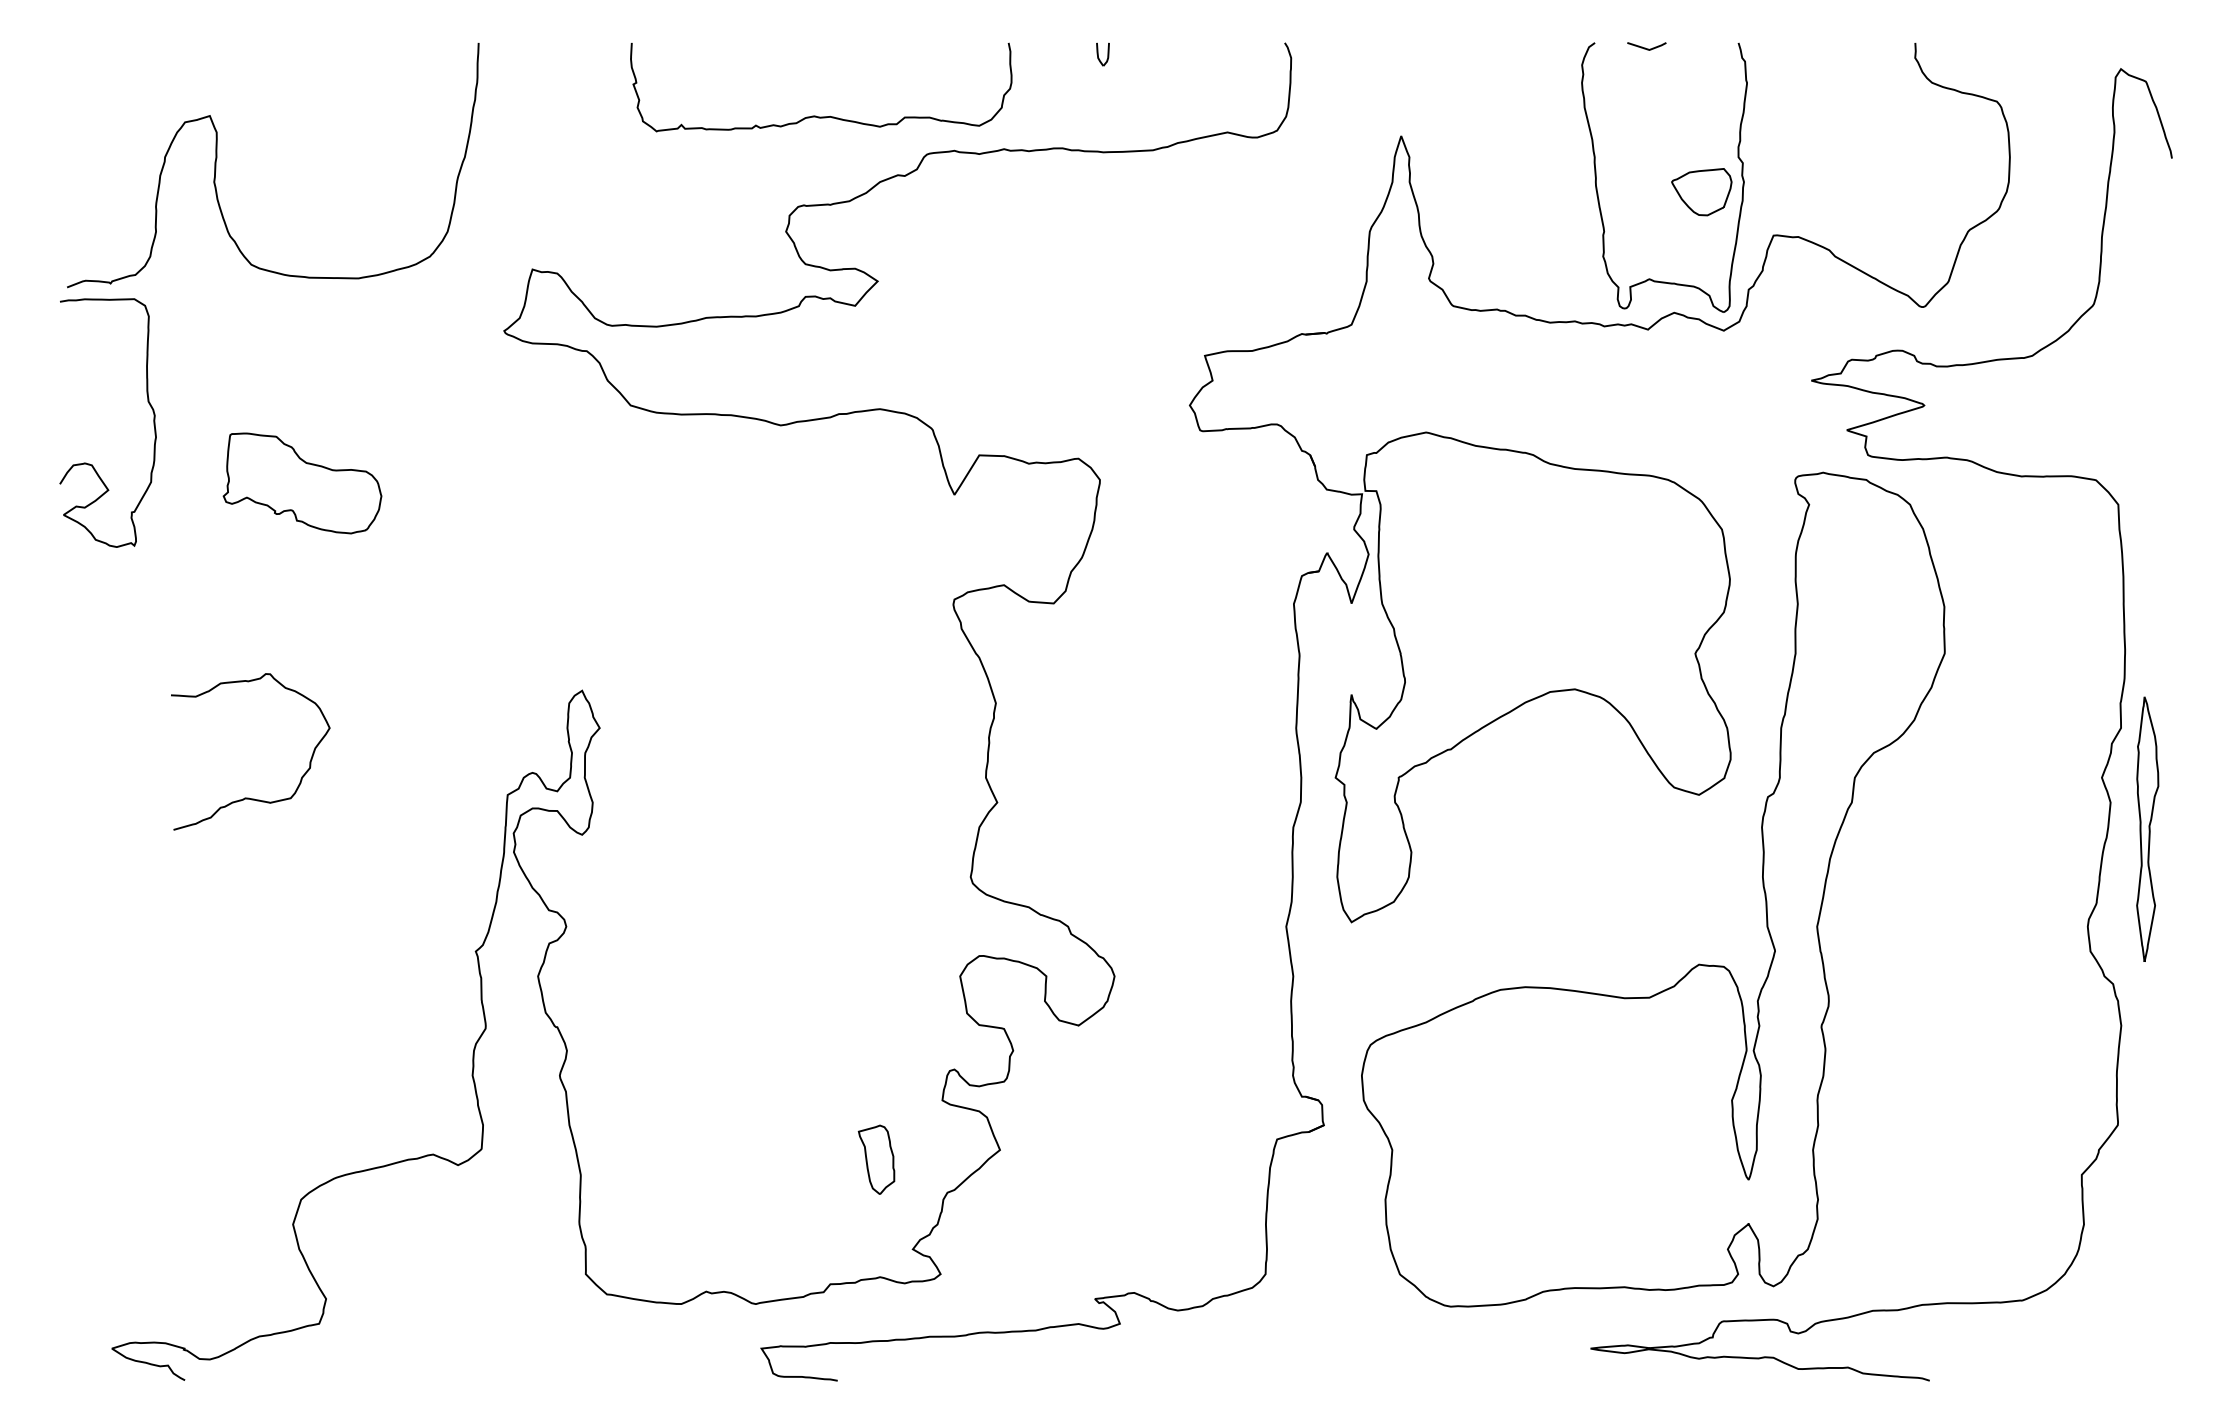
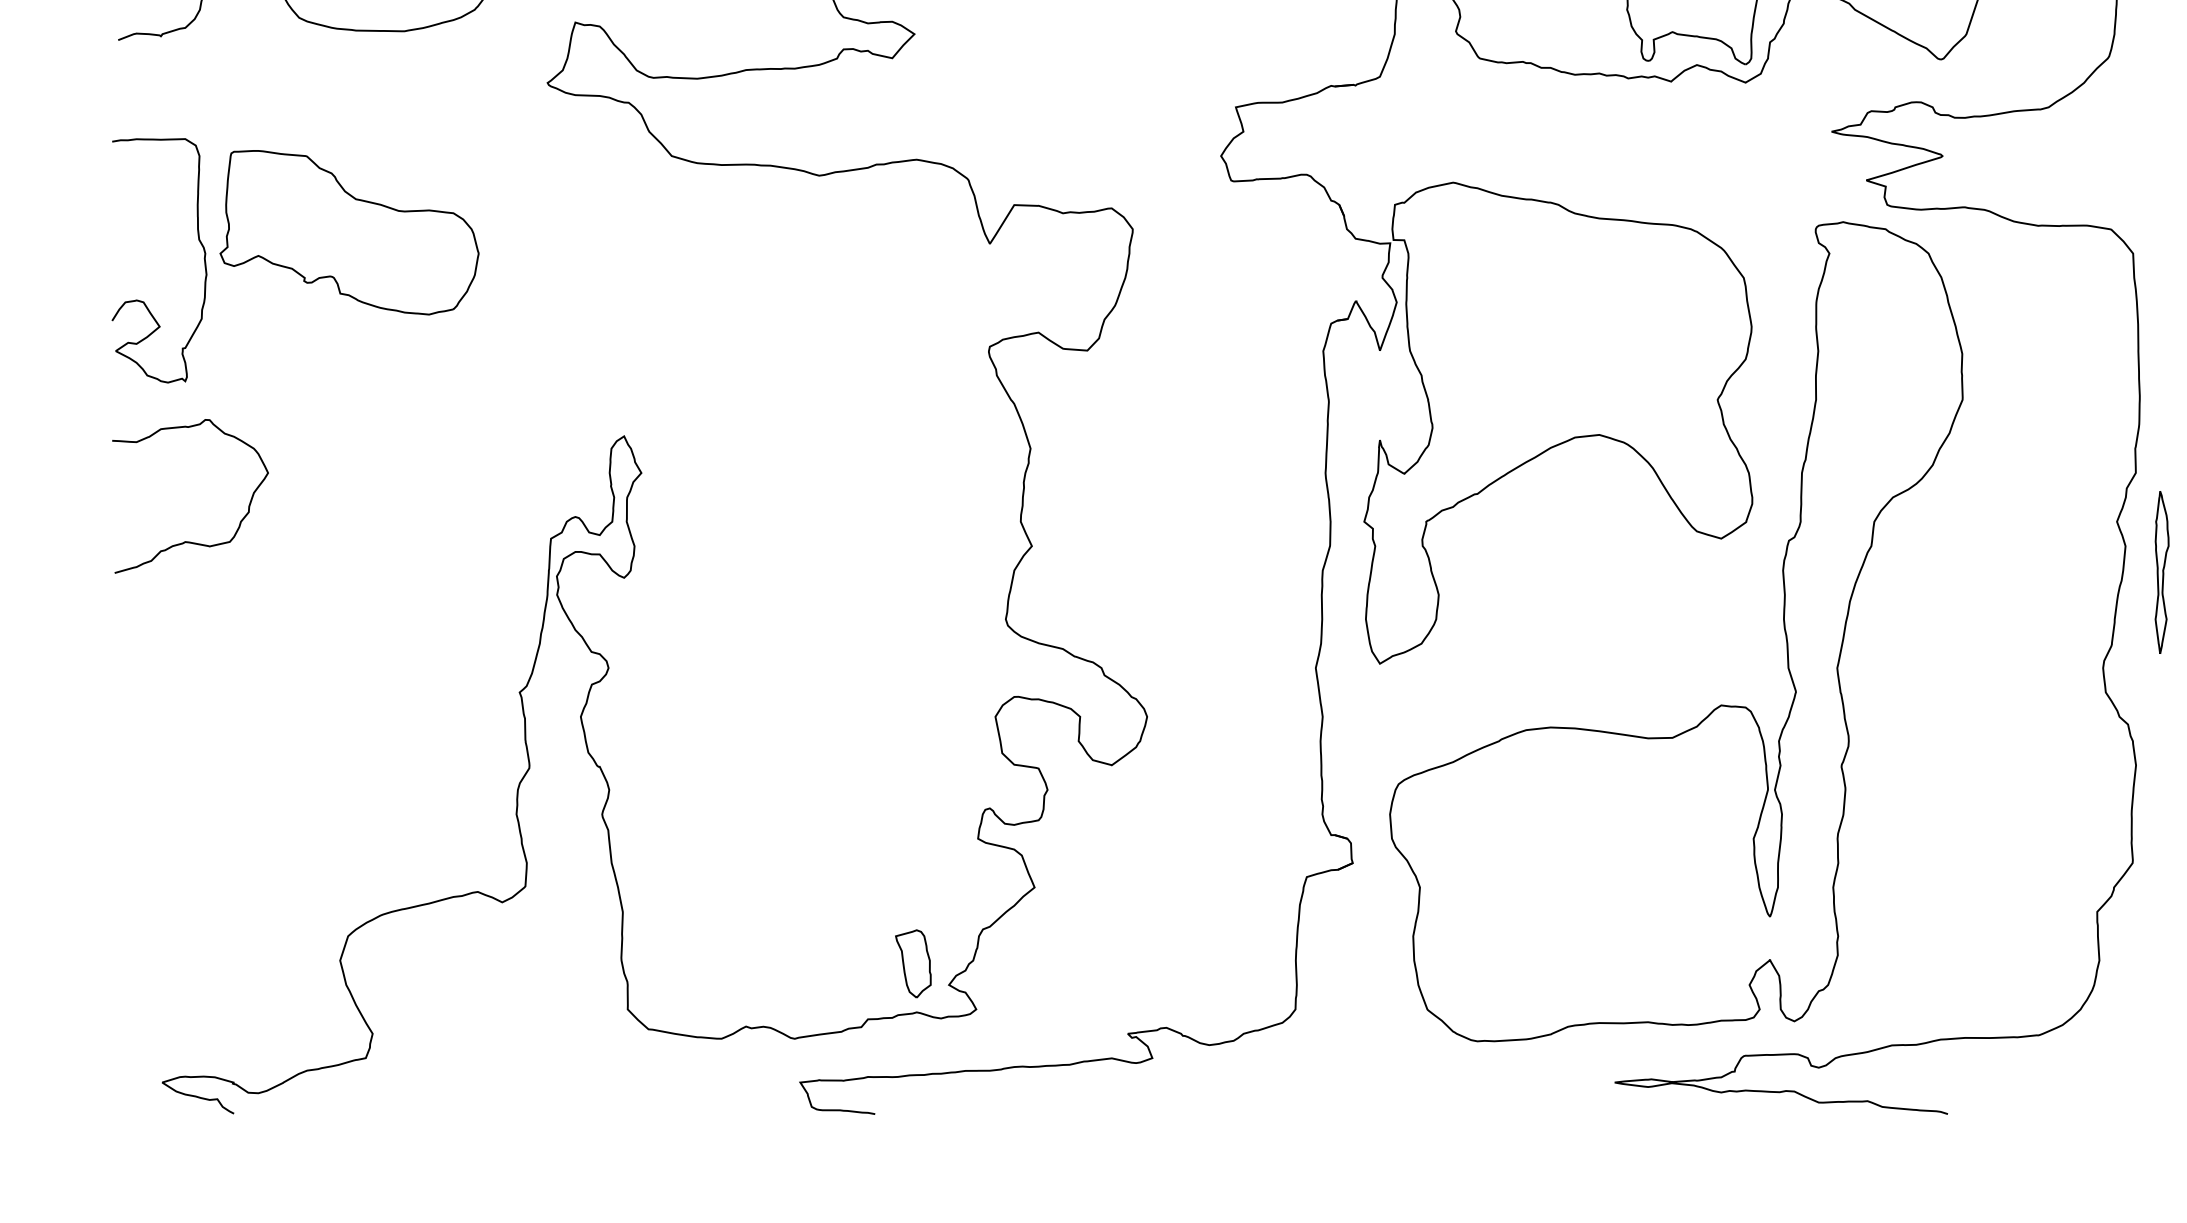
curve: (92, 464) -> (144, 301), moved
part: (302, 483) -> (349, 232), size x1.67
curve: (249, 797) -> (189, 541), moved
part: (2147, 829) -> (2161, 572), size x0.62
part: (876, 1159) -> (913, 963), moved

